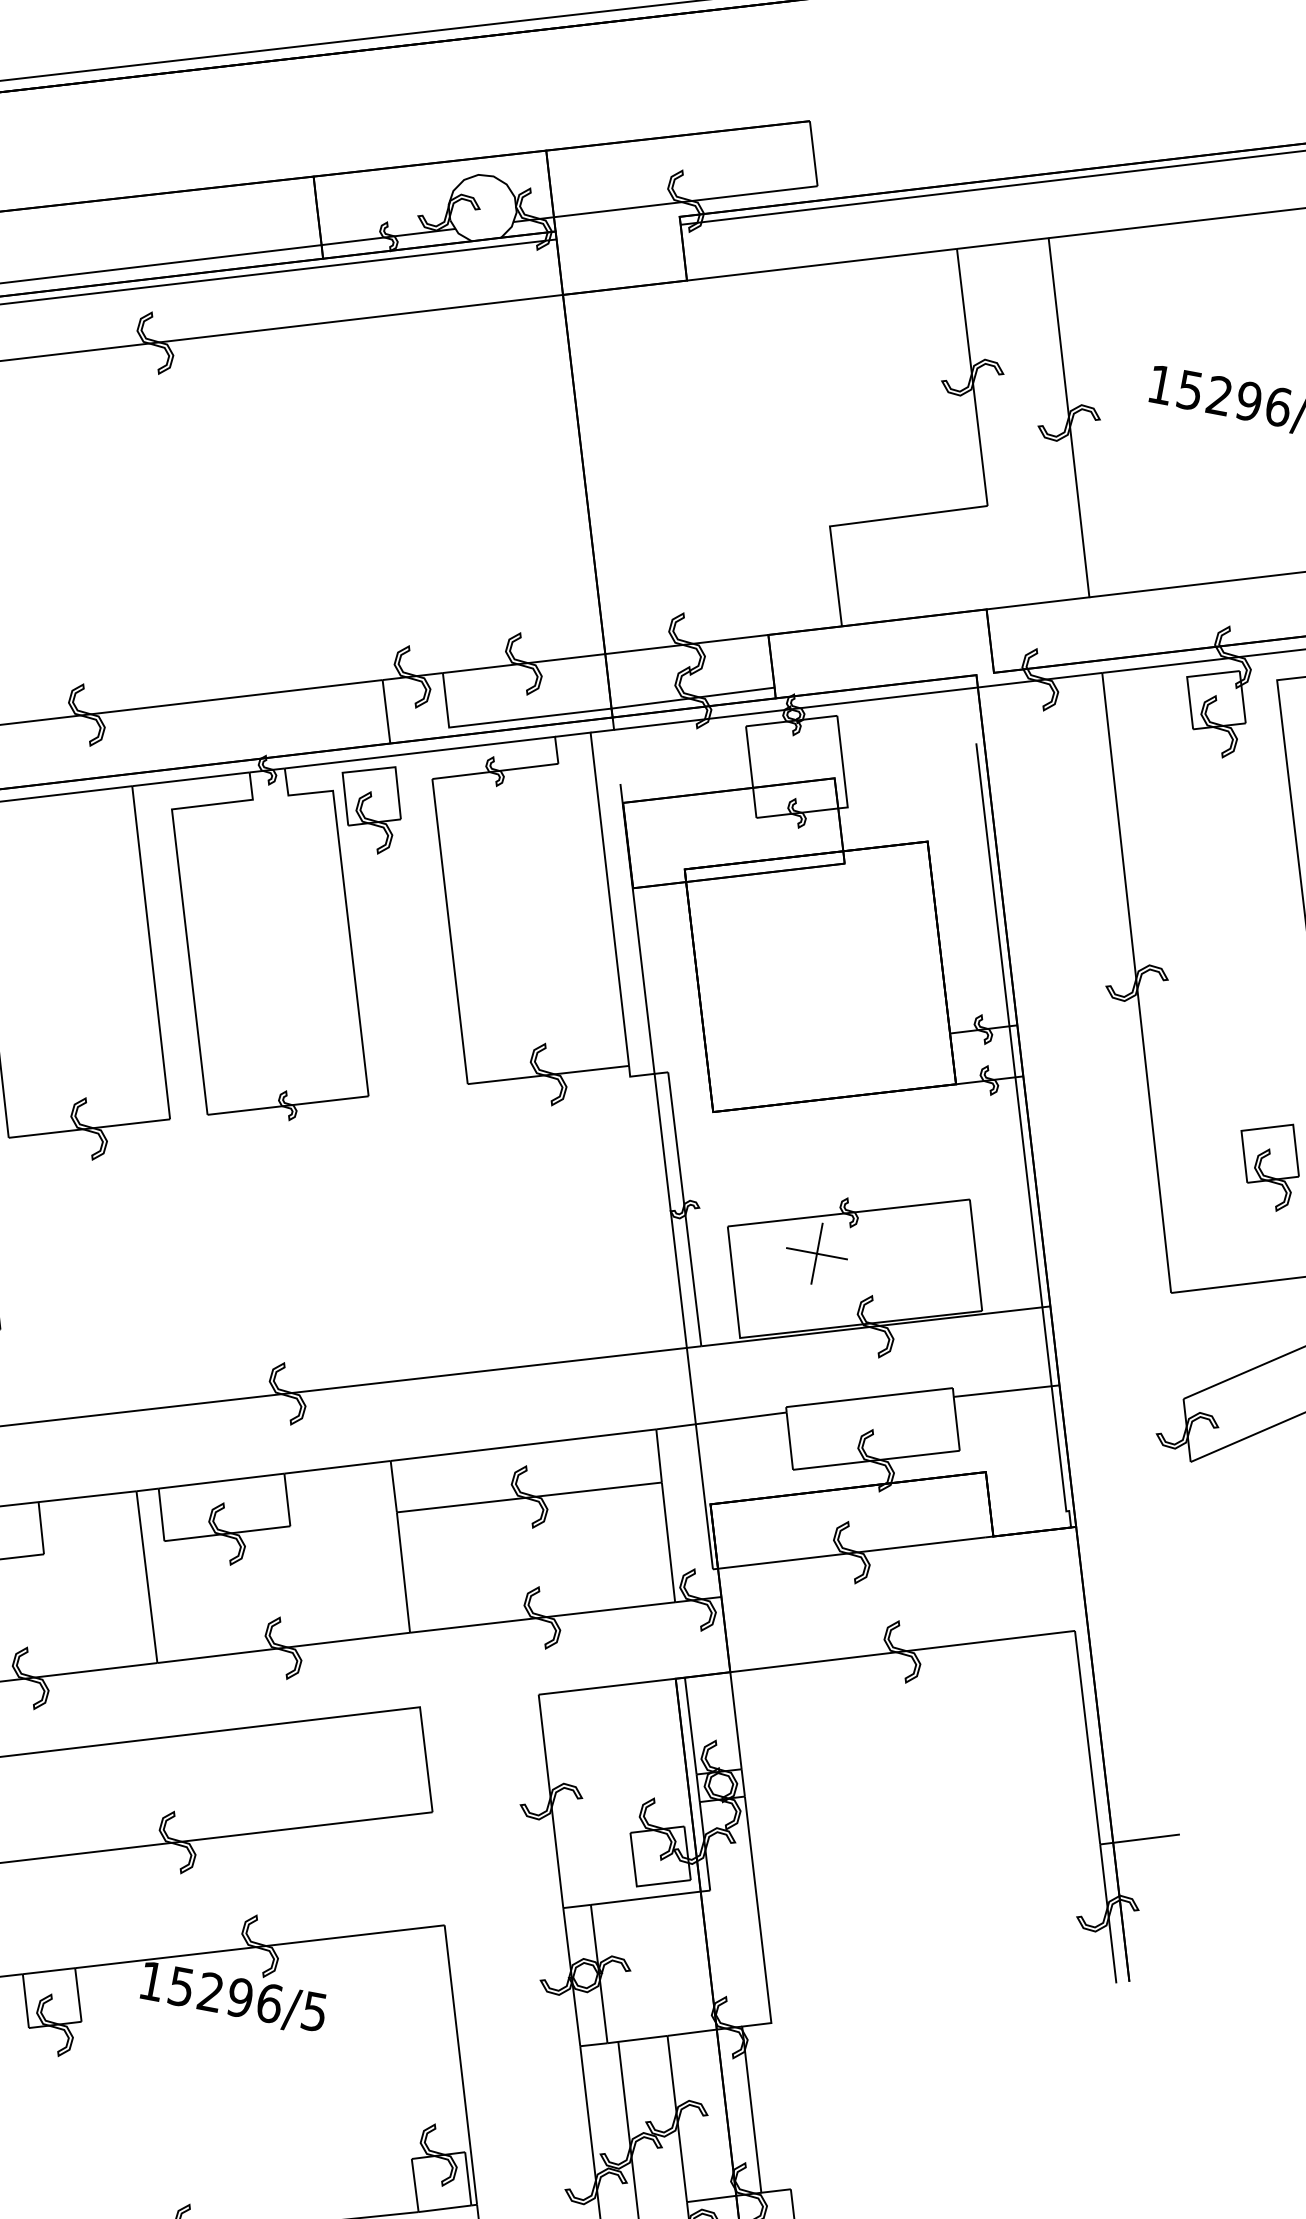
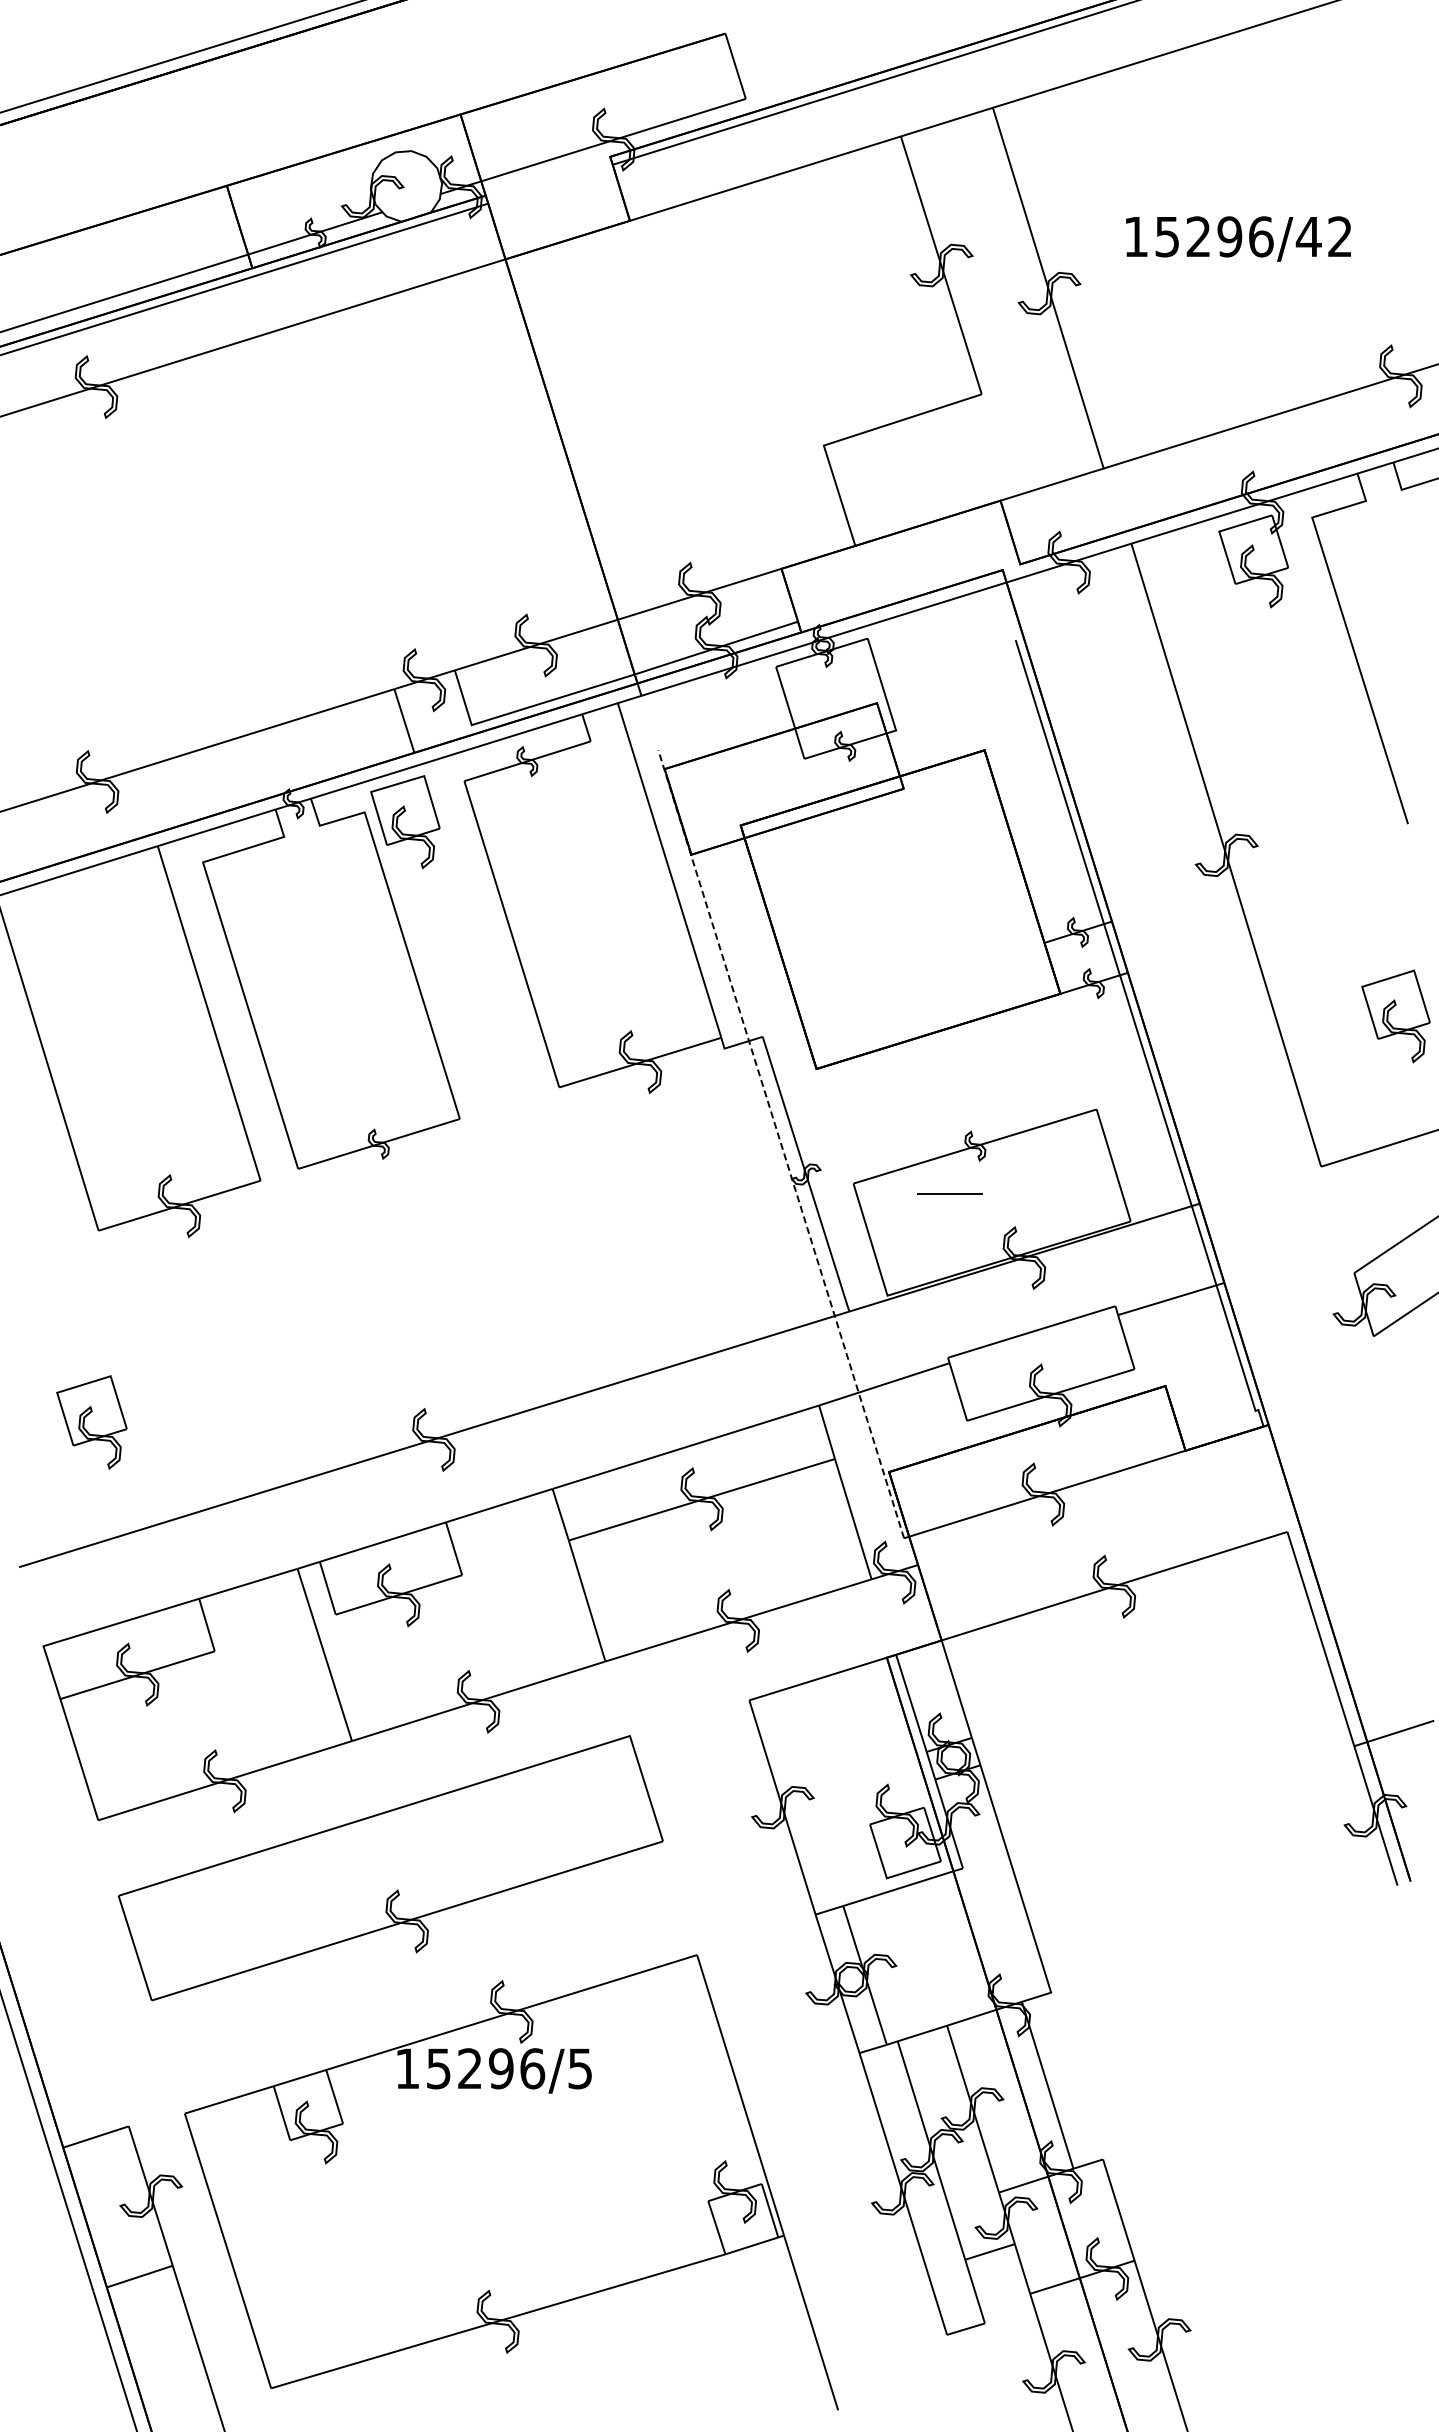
line: (666, 1176) -> (781, 1144), solid -> dashed
line: (817, 1253) -> (950, 1194), removed

